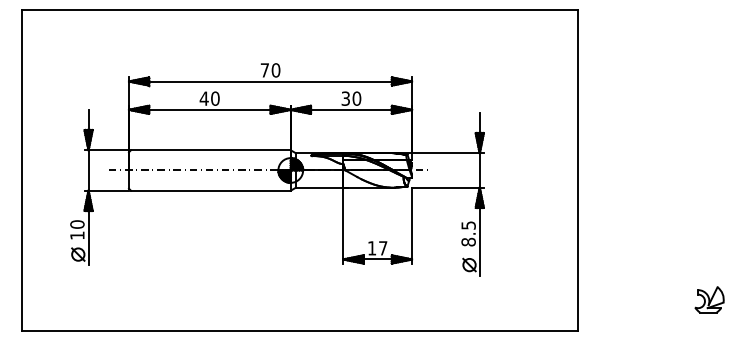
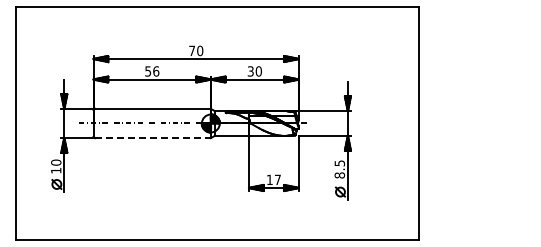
text: (208, 98) -> (151, 71), 40 -> 56
line: (210, 191) -> (152, 138), solid -> dashed
part: (709, 298) -> (514, 216), removed

